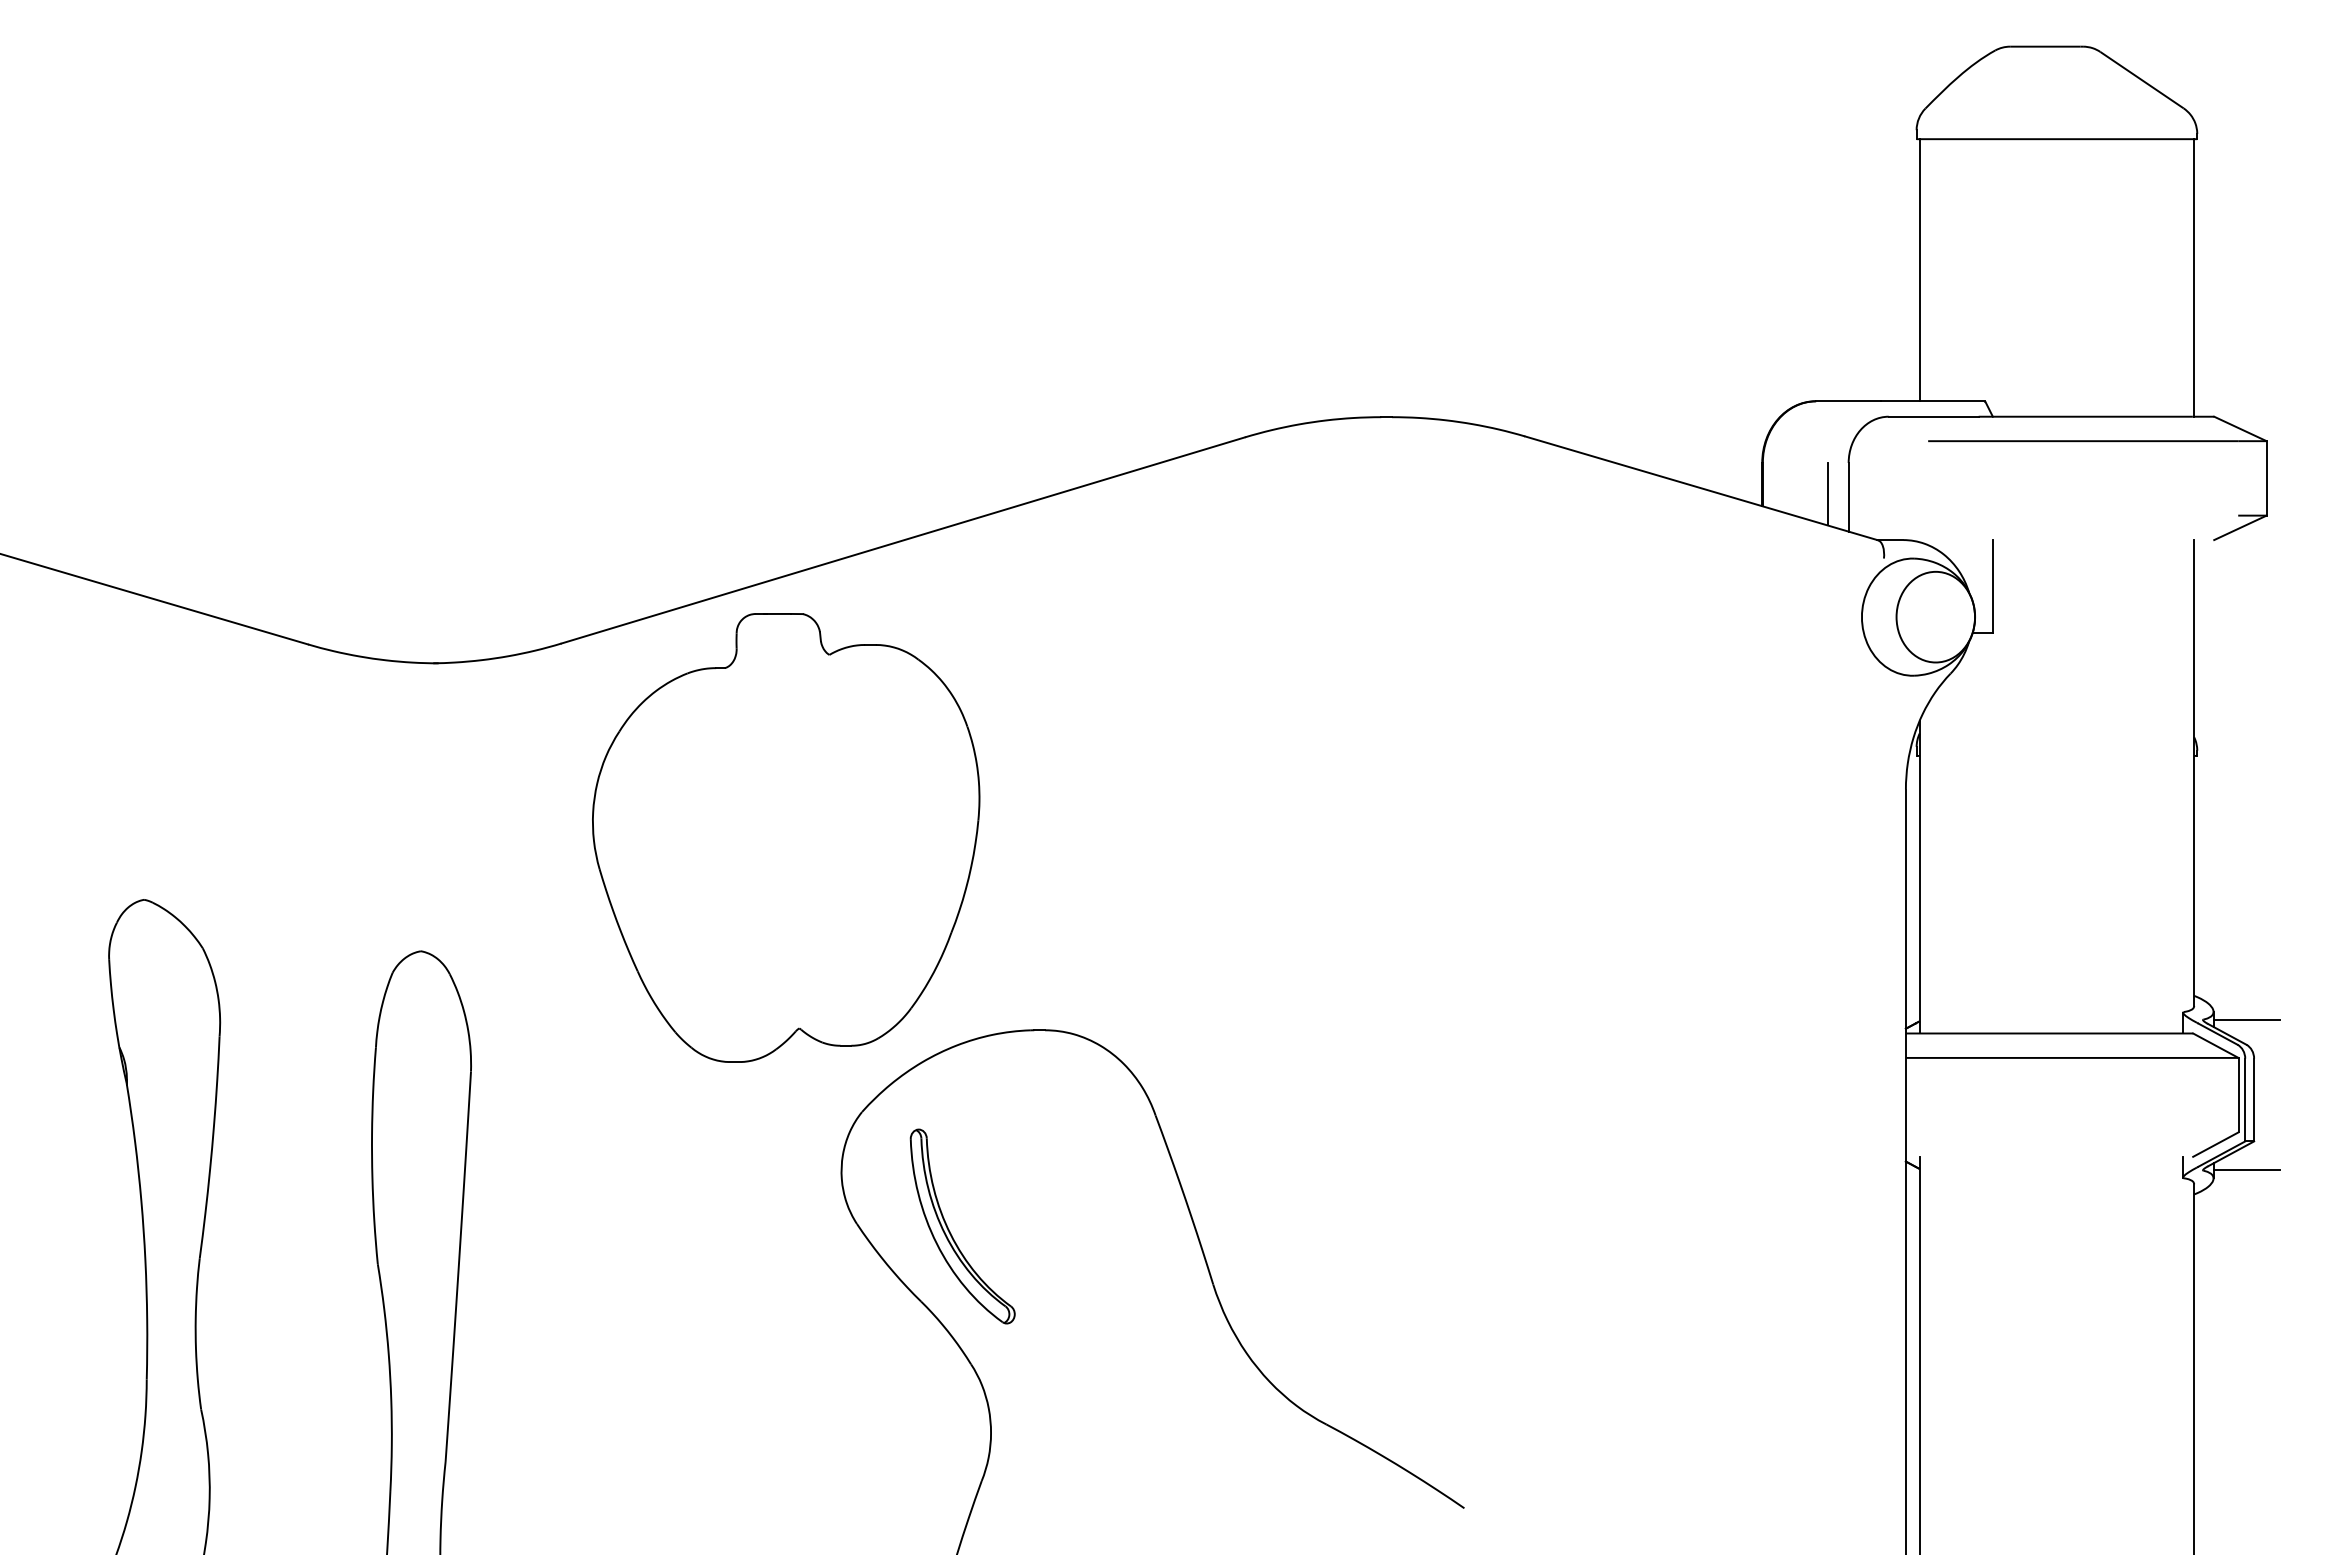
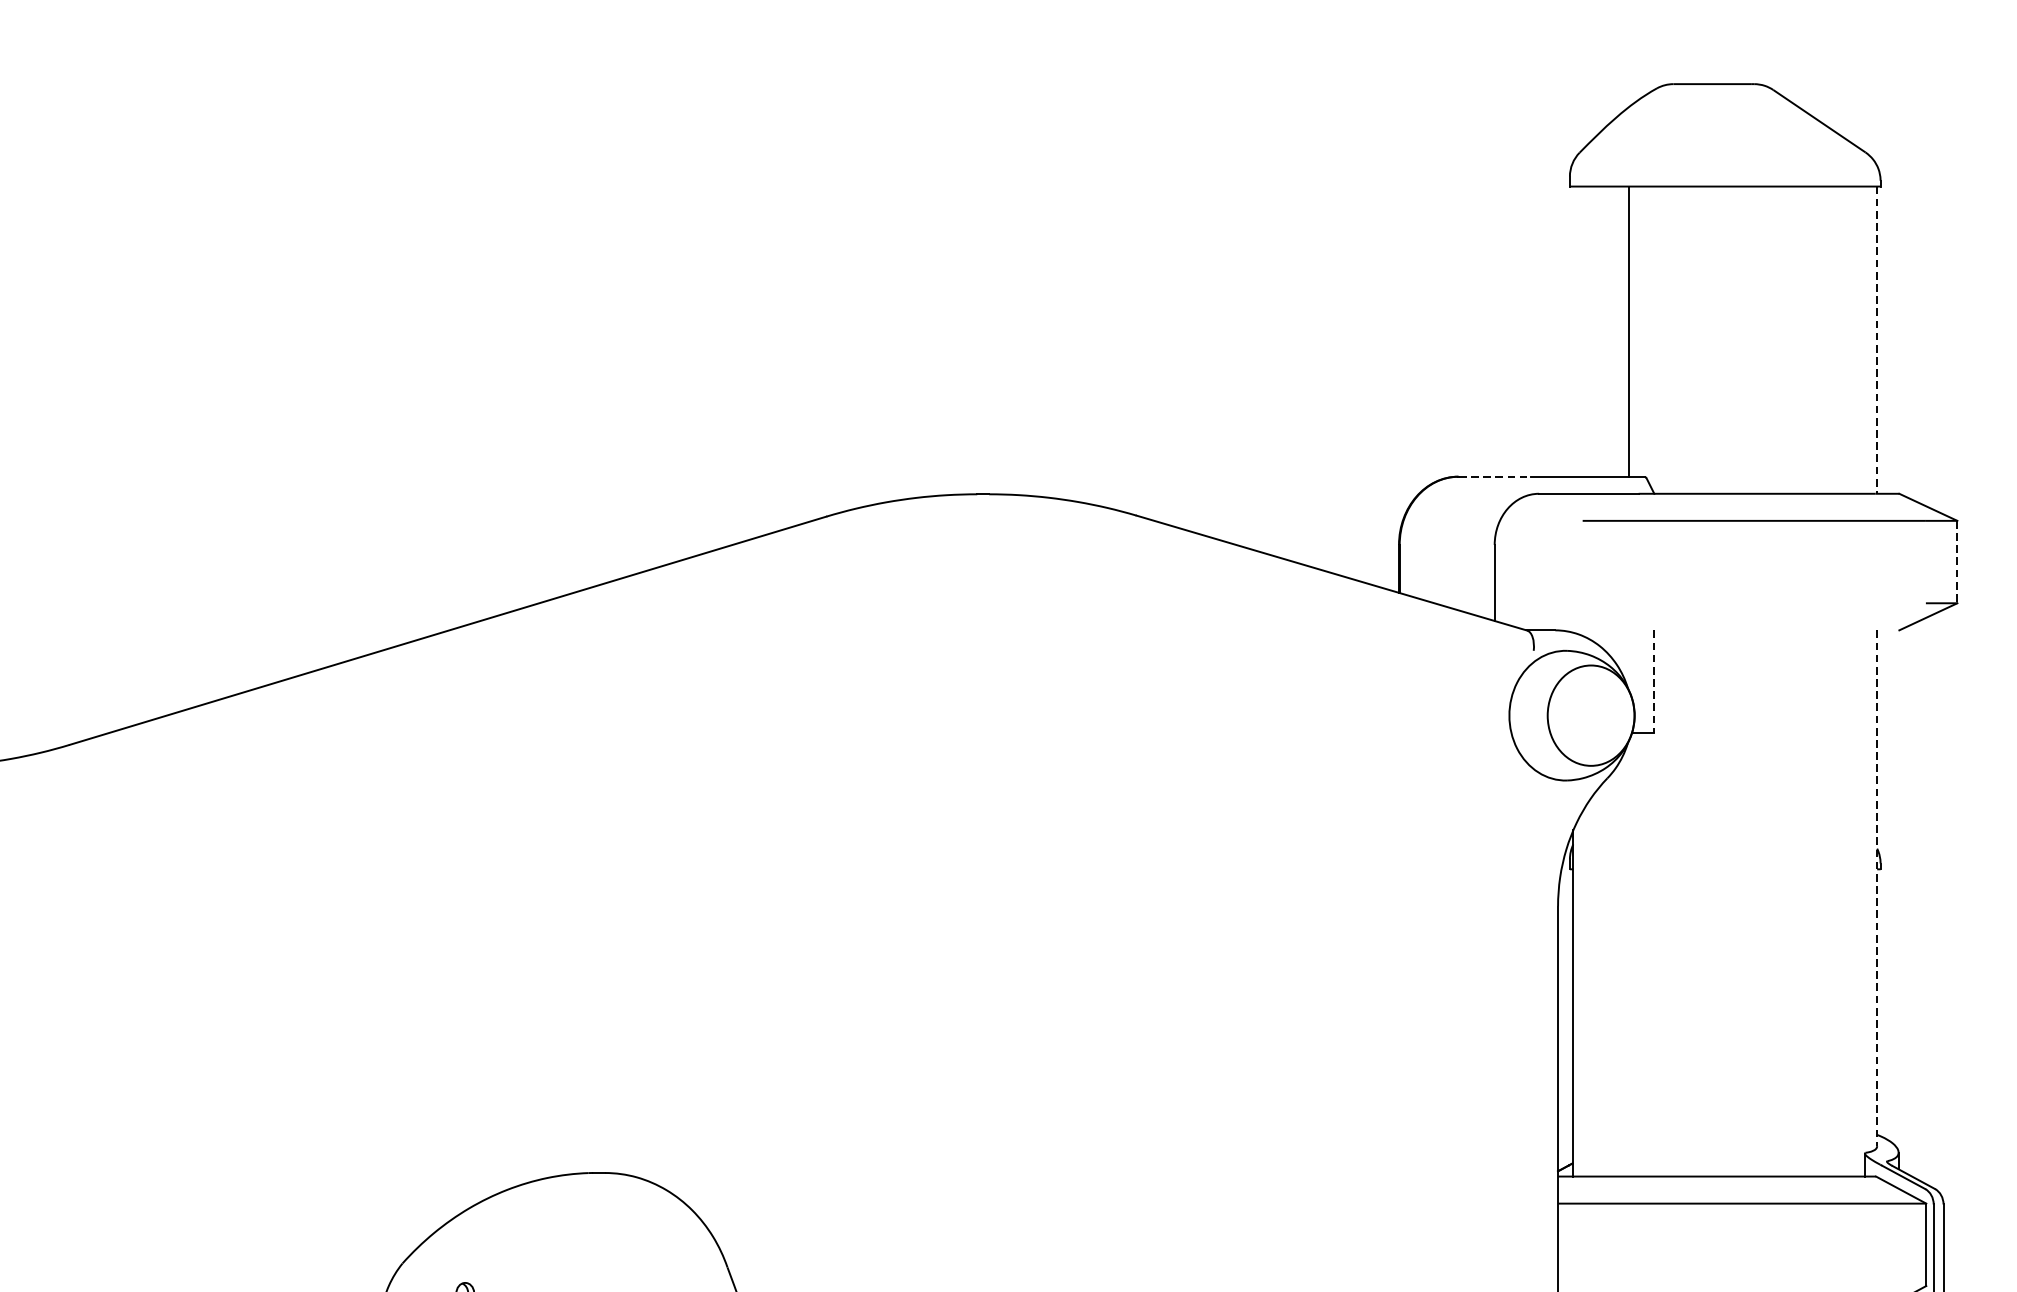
line: (1919, 270) -> (1628, 331), moved
line: (2194, 277) -> (1877, 339), solid -> dashed
line: (1849, 401) -> (1495, 476), solid -> dashed
line: (2266, 478) -> (1957, 562), solid -> dashed
line: (1827, 493) -> (1471, 578), removed
line: (1992, 586) -> (1653, 681), solid -> dashed
line: (2194, 773) -> (1877, 888), solid -> dashed
part: (786, 837) -> (318, 959), removed
line: (2246, 1020) -> (1935, 1162), removed

